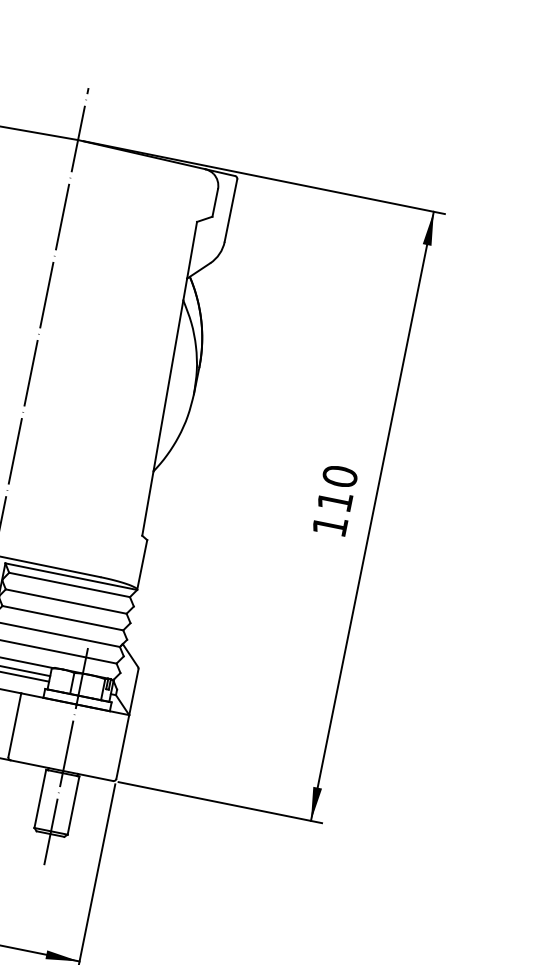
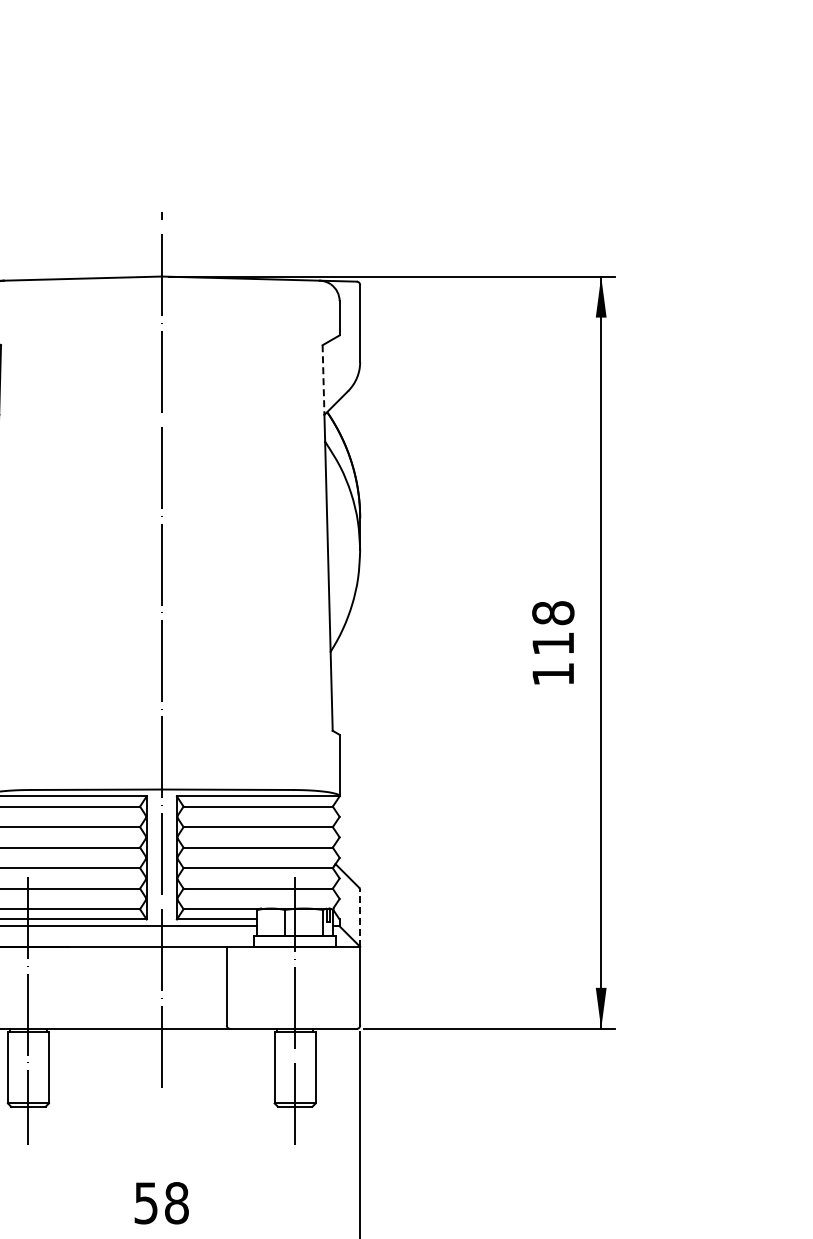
line: (192, 250) -> (323, 380), solid -> dashed
text: (340, 476) -> (553, 613), 110 -> 118
line: (134, 691) -> (360, 917), solid -> dashed

